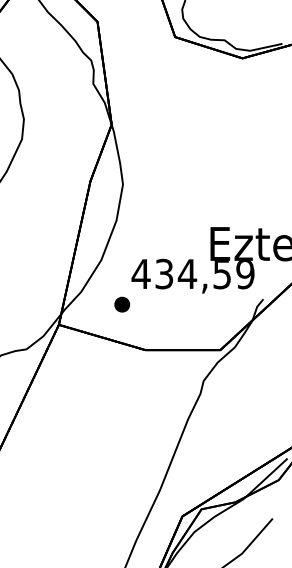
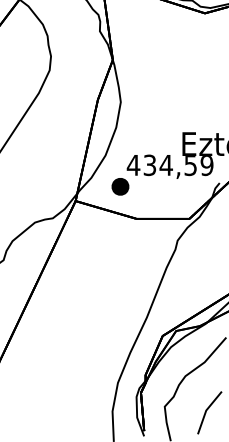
part: (121, 304) -> (119, 186), size x1.6

